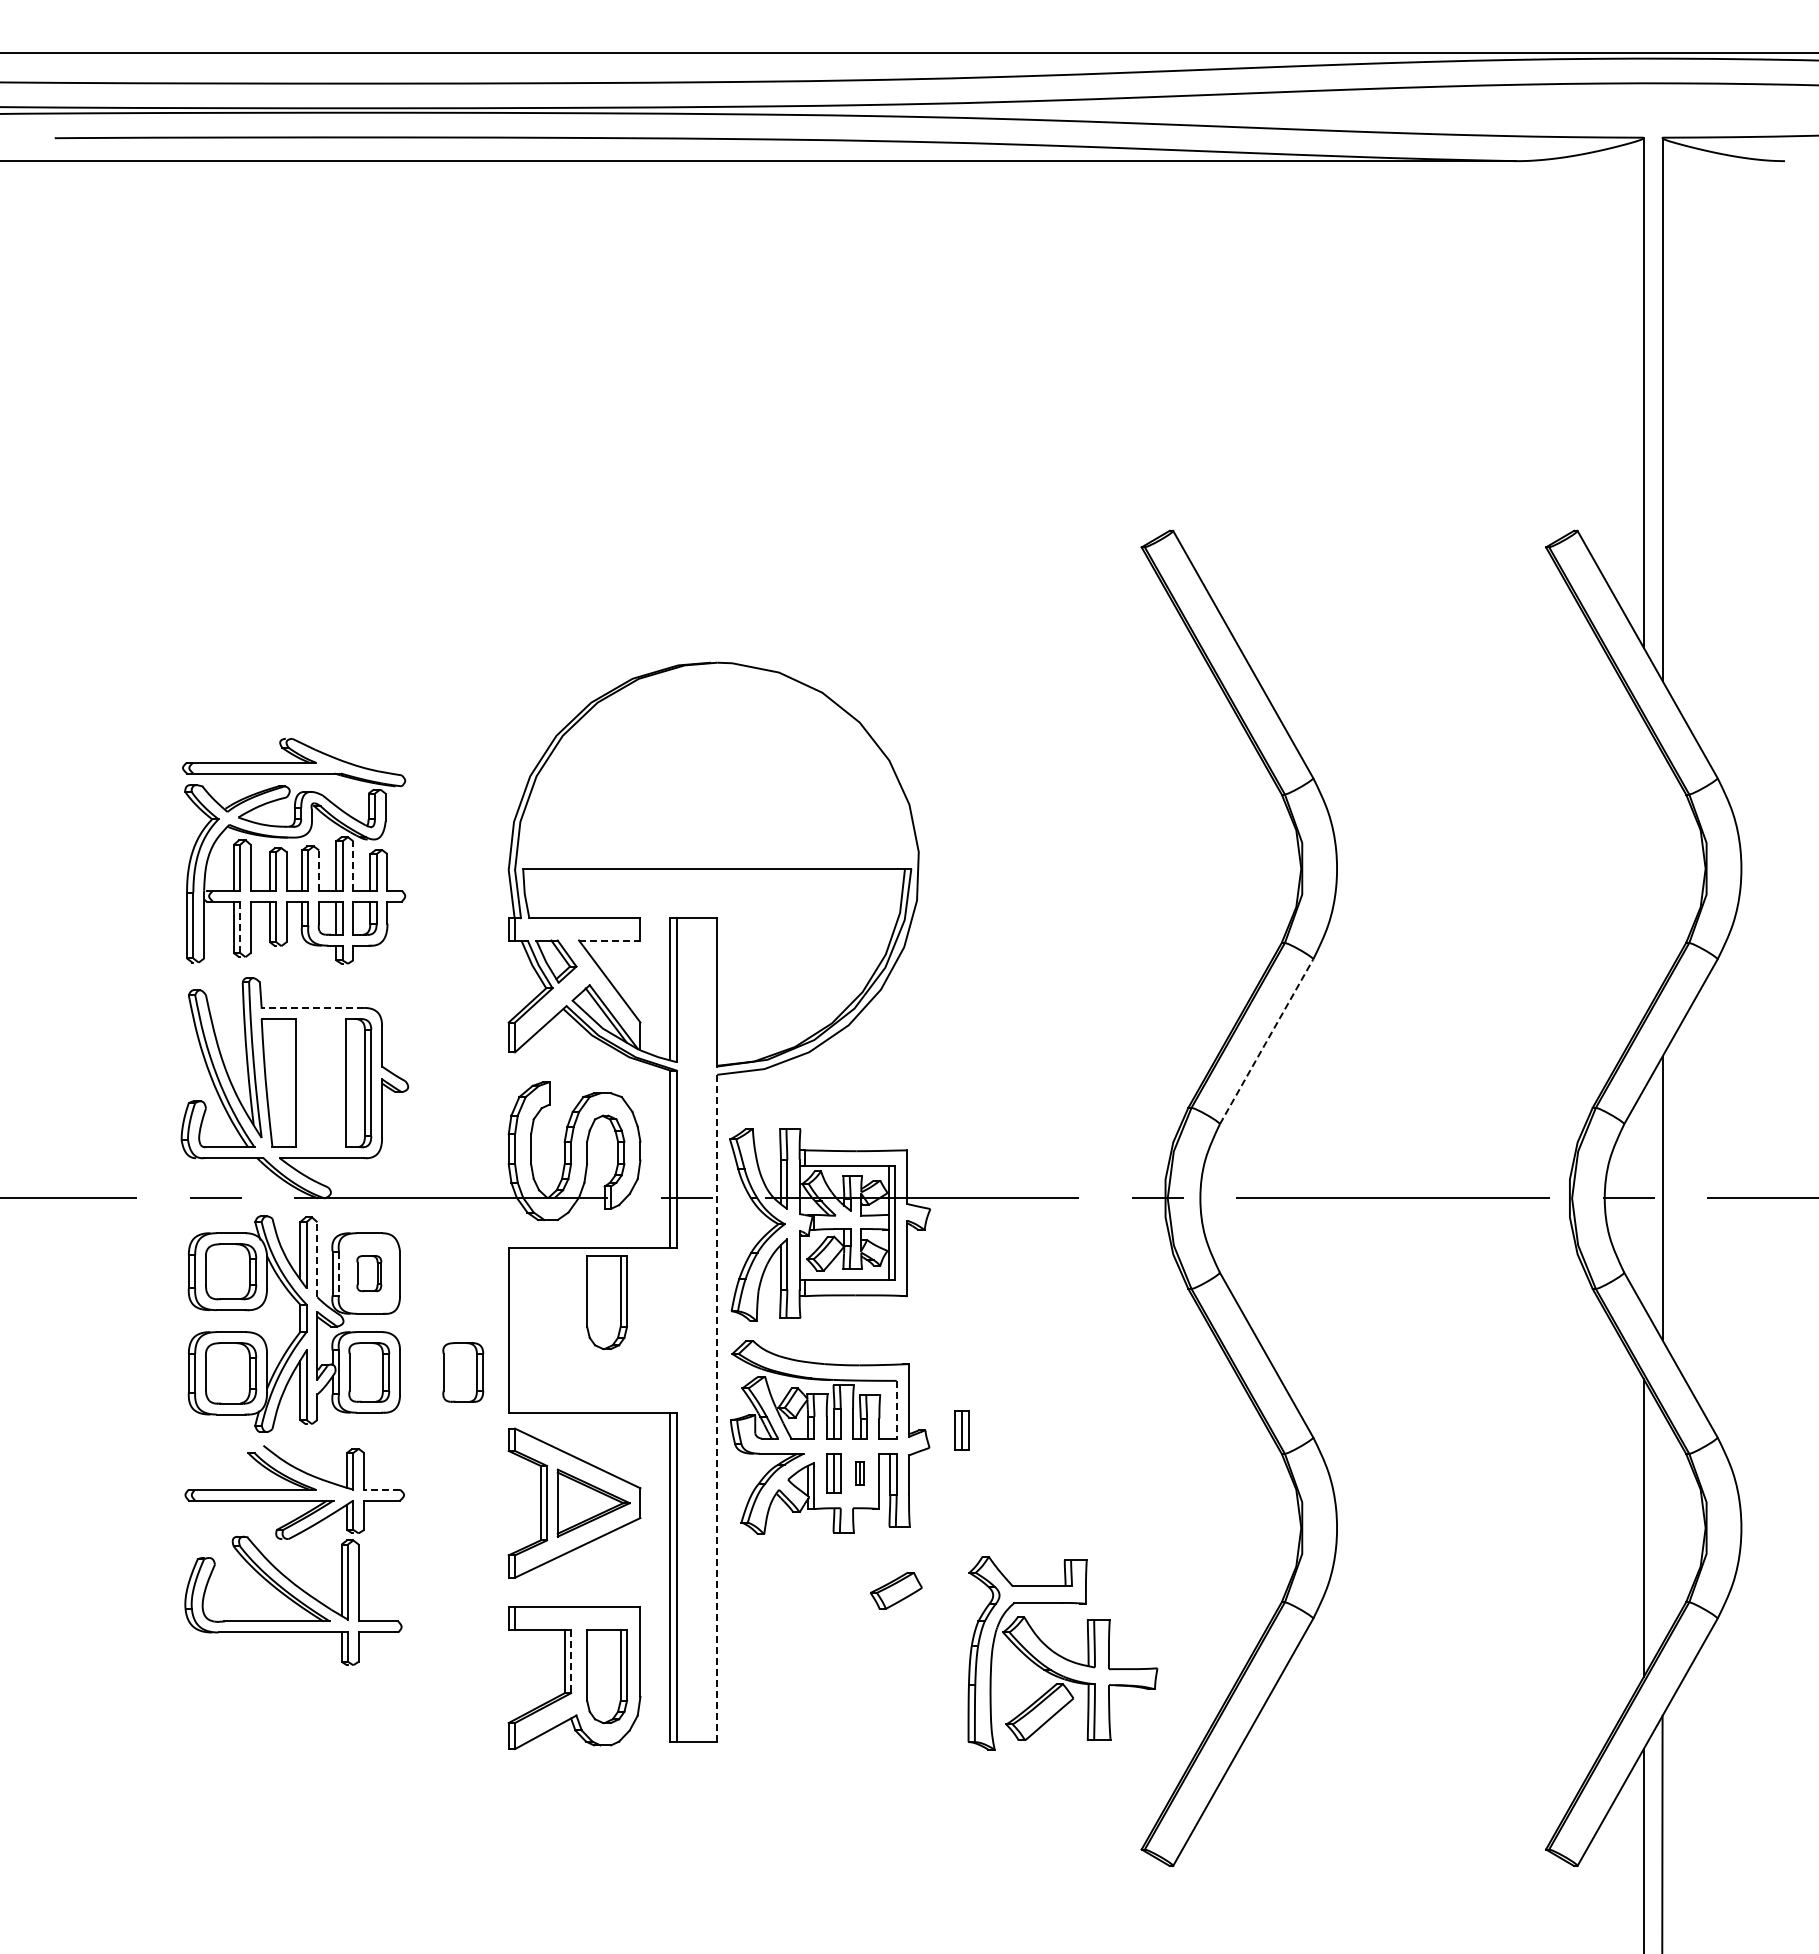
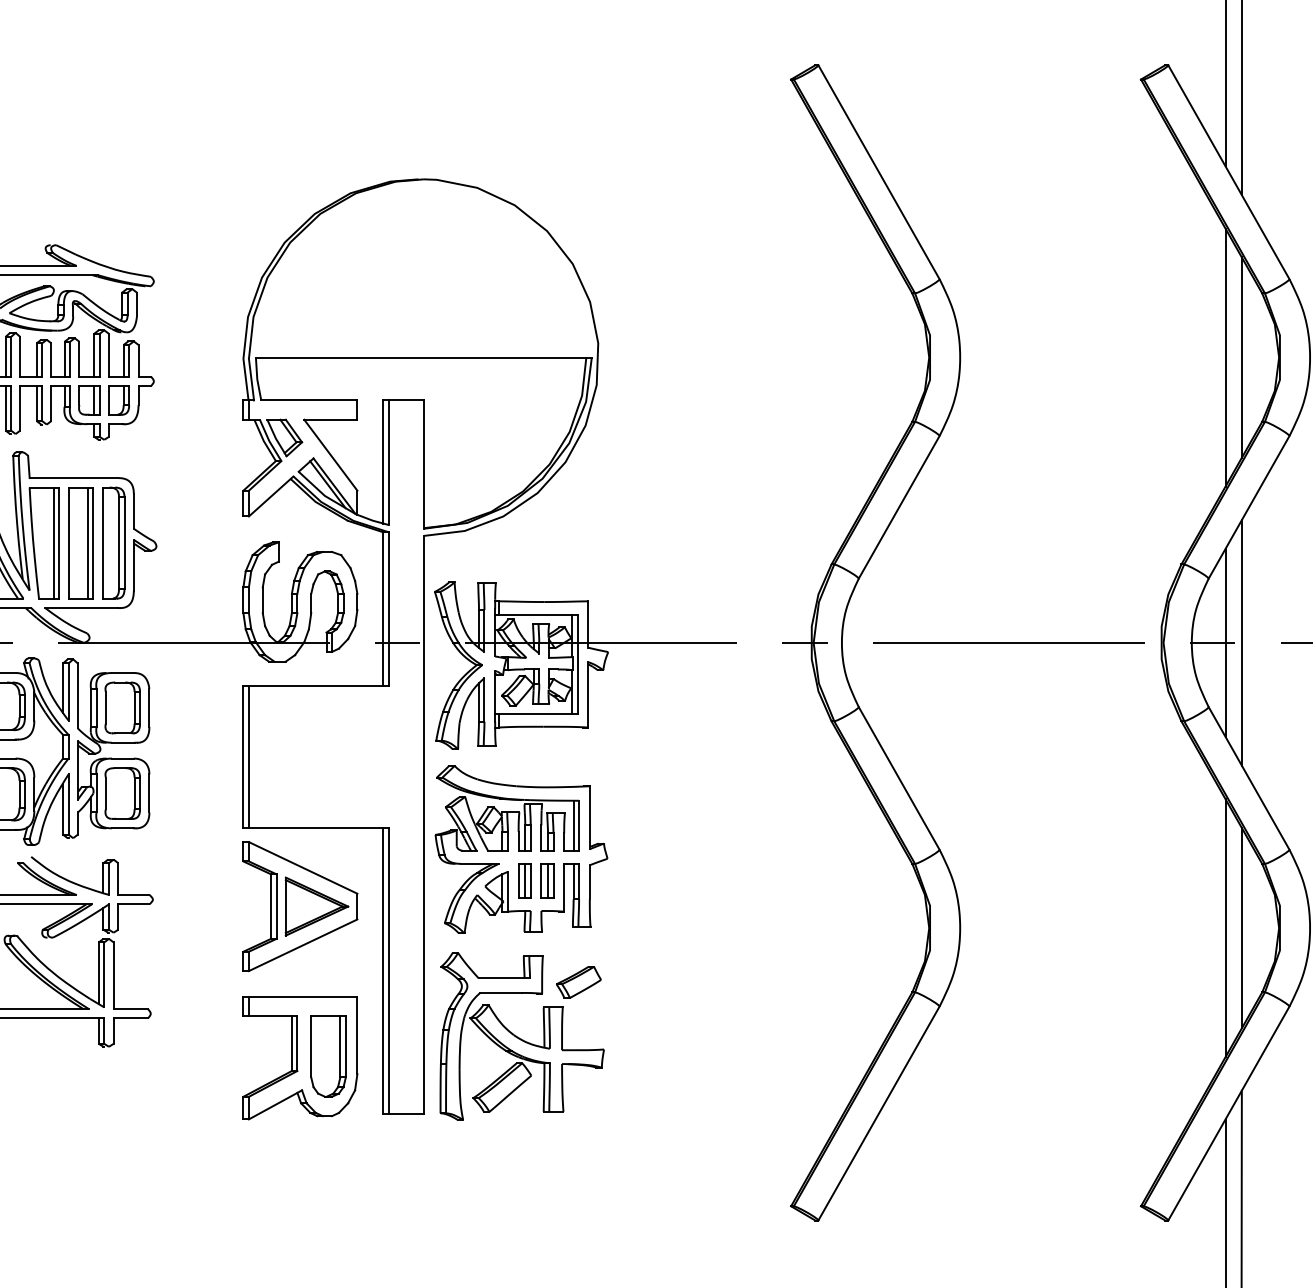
line: (353, 866) -> (109, 355), dashed -> solid
line: (1643, 868) -> (1225, 357), added
line: (1662, 868) -> (1241, 357), added
line: (319, 870) -> (79, 359), dashed -> solid
line: (240, 927) -> (11, 408), dashed -> solid
line: (609, 940) -> (330, 419), dashed -> solid
line: (312, 1007) -> (73, 477), dashed -> solid
line: (1266, 1041) -> (899, 507), dashed -> solid
line: (289, 1082) -> (53, 542), added
part: (320, 1082) -> (80, 542), added
line: (1643, 1197) -> (1225, 642), added
line: (317, 1259) -> (77, 695), dashed -> solid
line: (338, 1273) -> (96, 707), dashed -> solid
part: (369, 1273) -> (122, 707), size x1.67
part: (607, 1302) -> (328, 732), removed
line: (515, 1329) -> (249, 756), added
part: (463, 1372) -> (204, 793), removed
line: (717, 1408) -> (424, 824), dashed -> solid
line: (890, 1409) -> (573, 825), added
line: (896, 1409) -> (578, 825), dashed -> solid
part: (961, 1430) -> (635, 843), removed
part: (859, 1473) -> (546, 880), size x1.67
line: (382, 1489) -> (134, 894), dashed -> solid
line: (1662, 1527) -> (1241, 927), added
part: (1062, 1653) -> (521, 1036), moved
line: (571, 1661) -> (297, 1043), dashed -> solid

